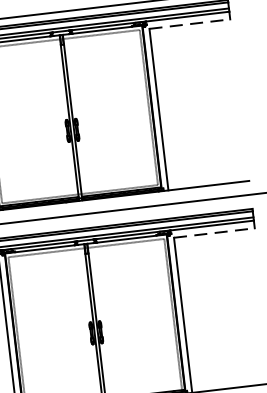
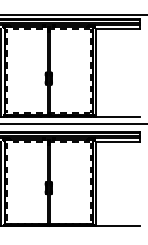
line: (190, 24) -> (118, 29), dashed -> solid
line: (215, 233) -> (118, 142), dashed -> solid

